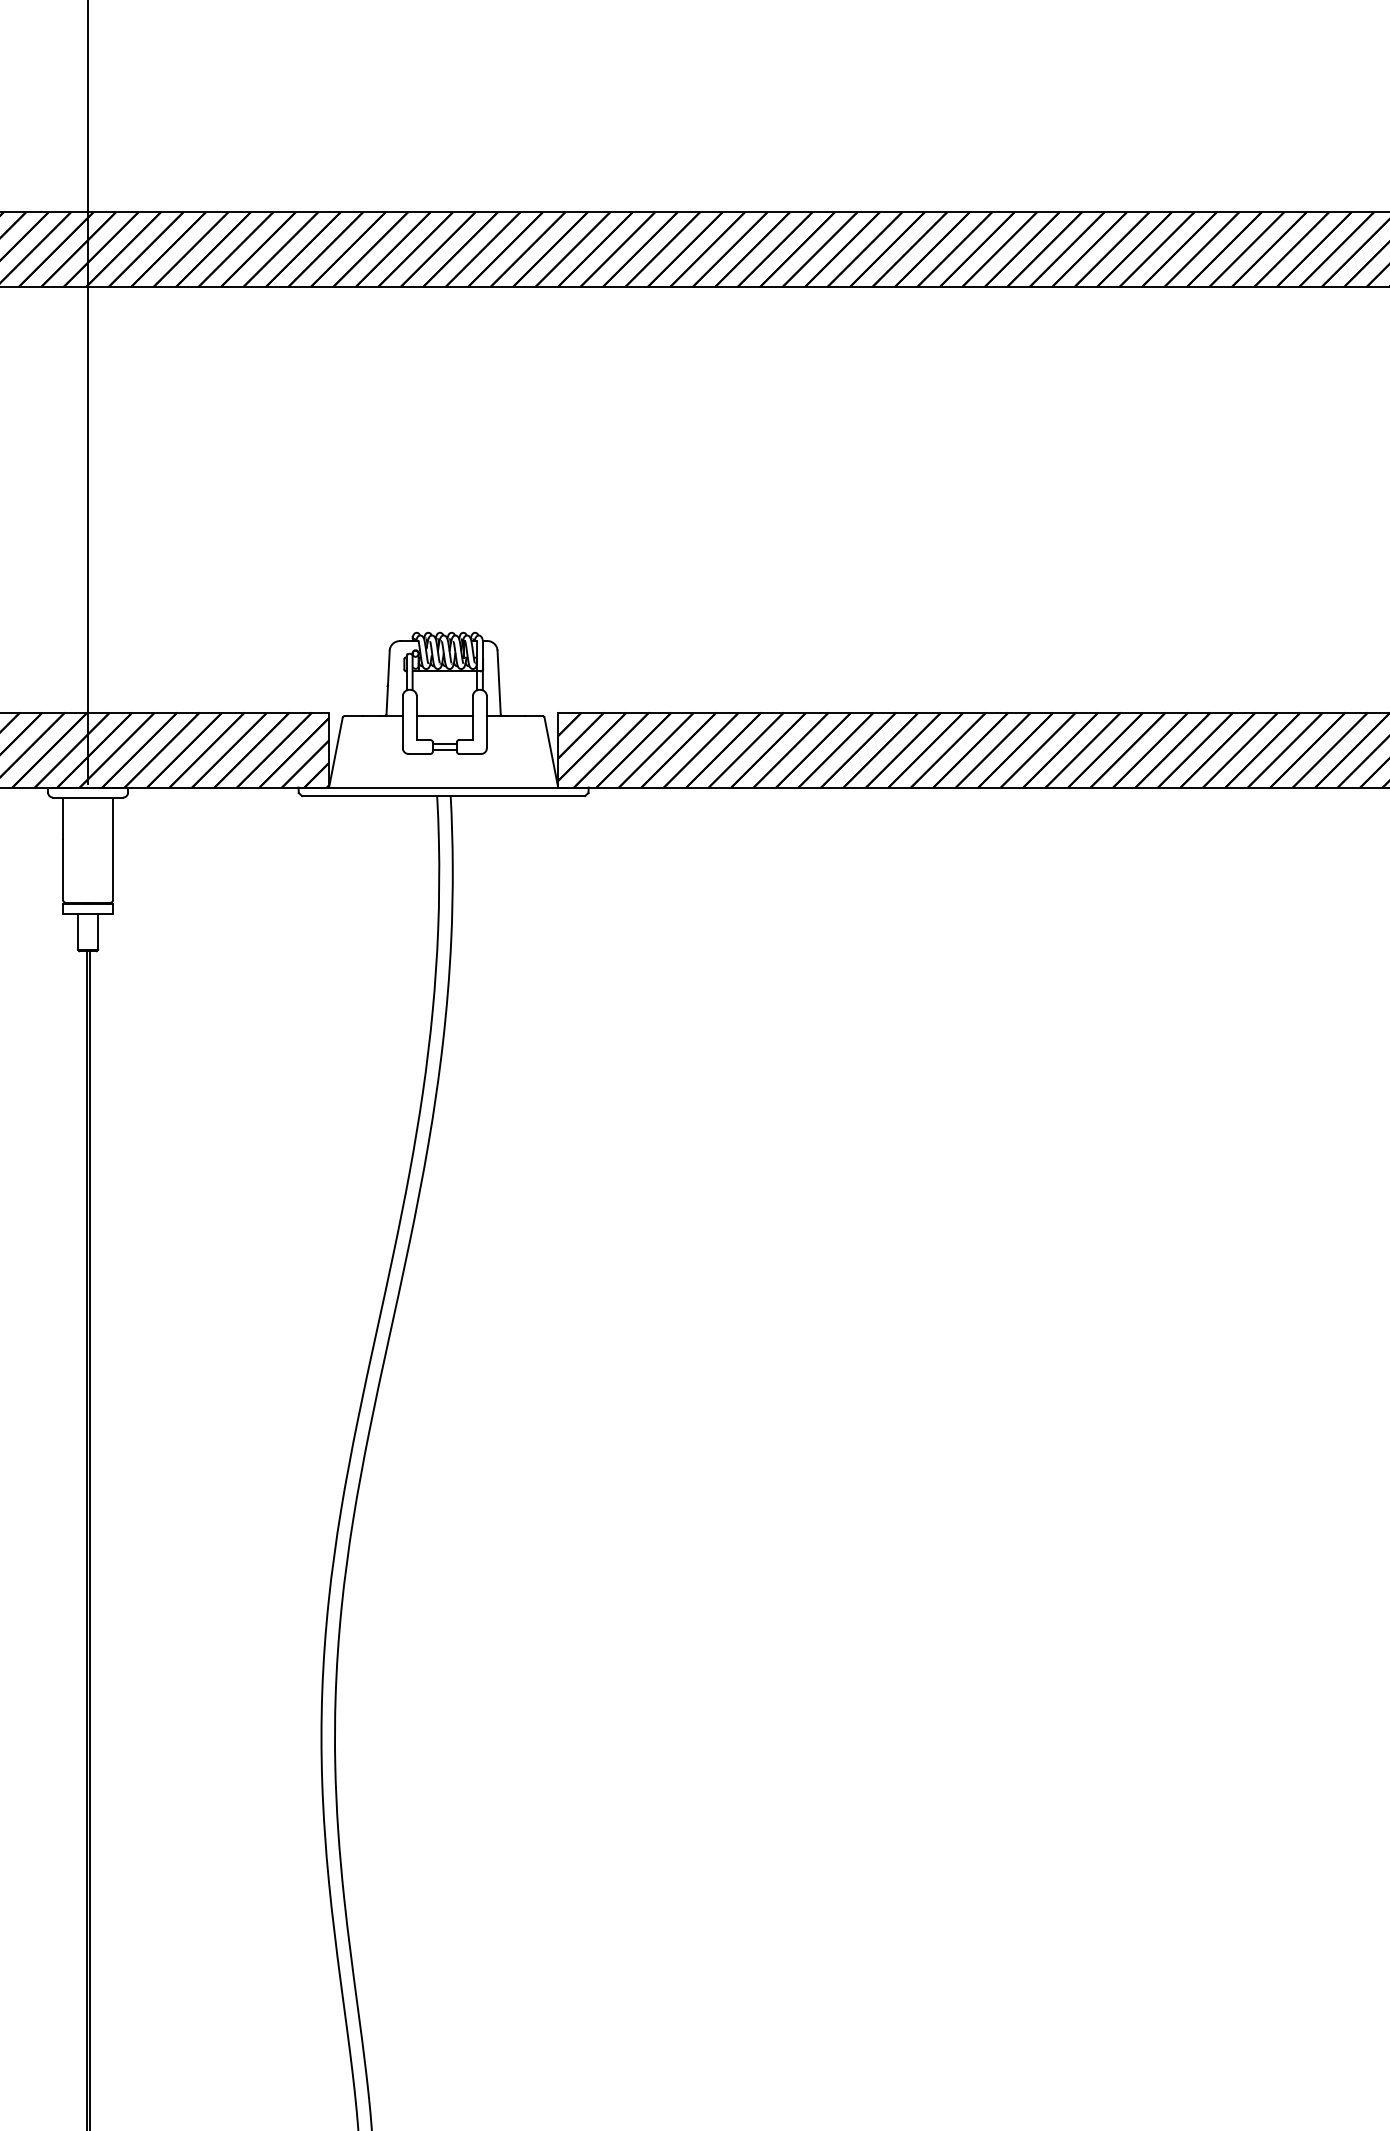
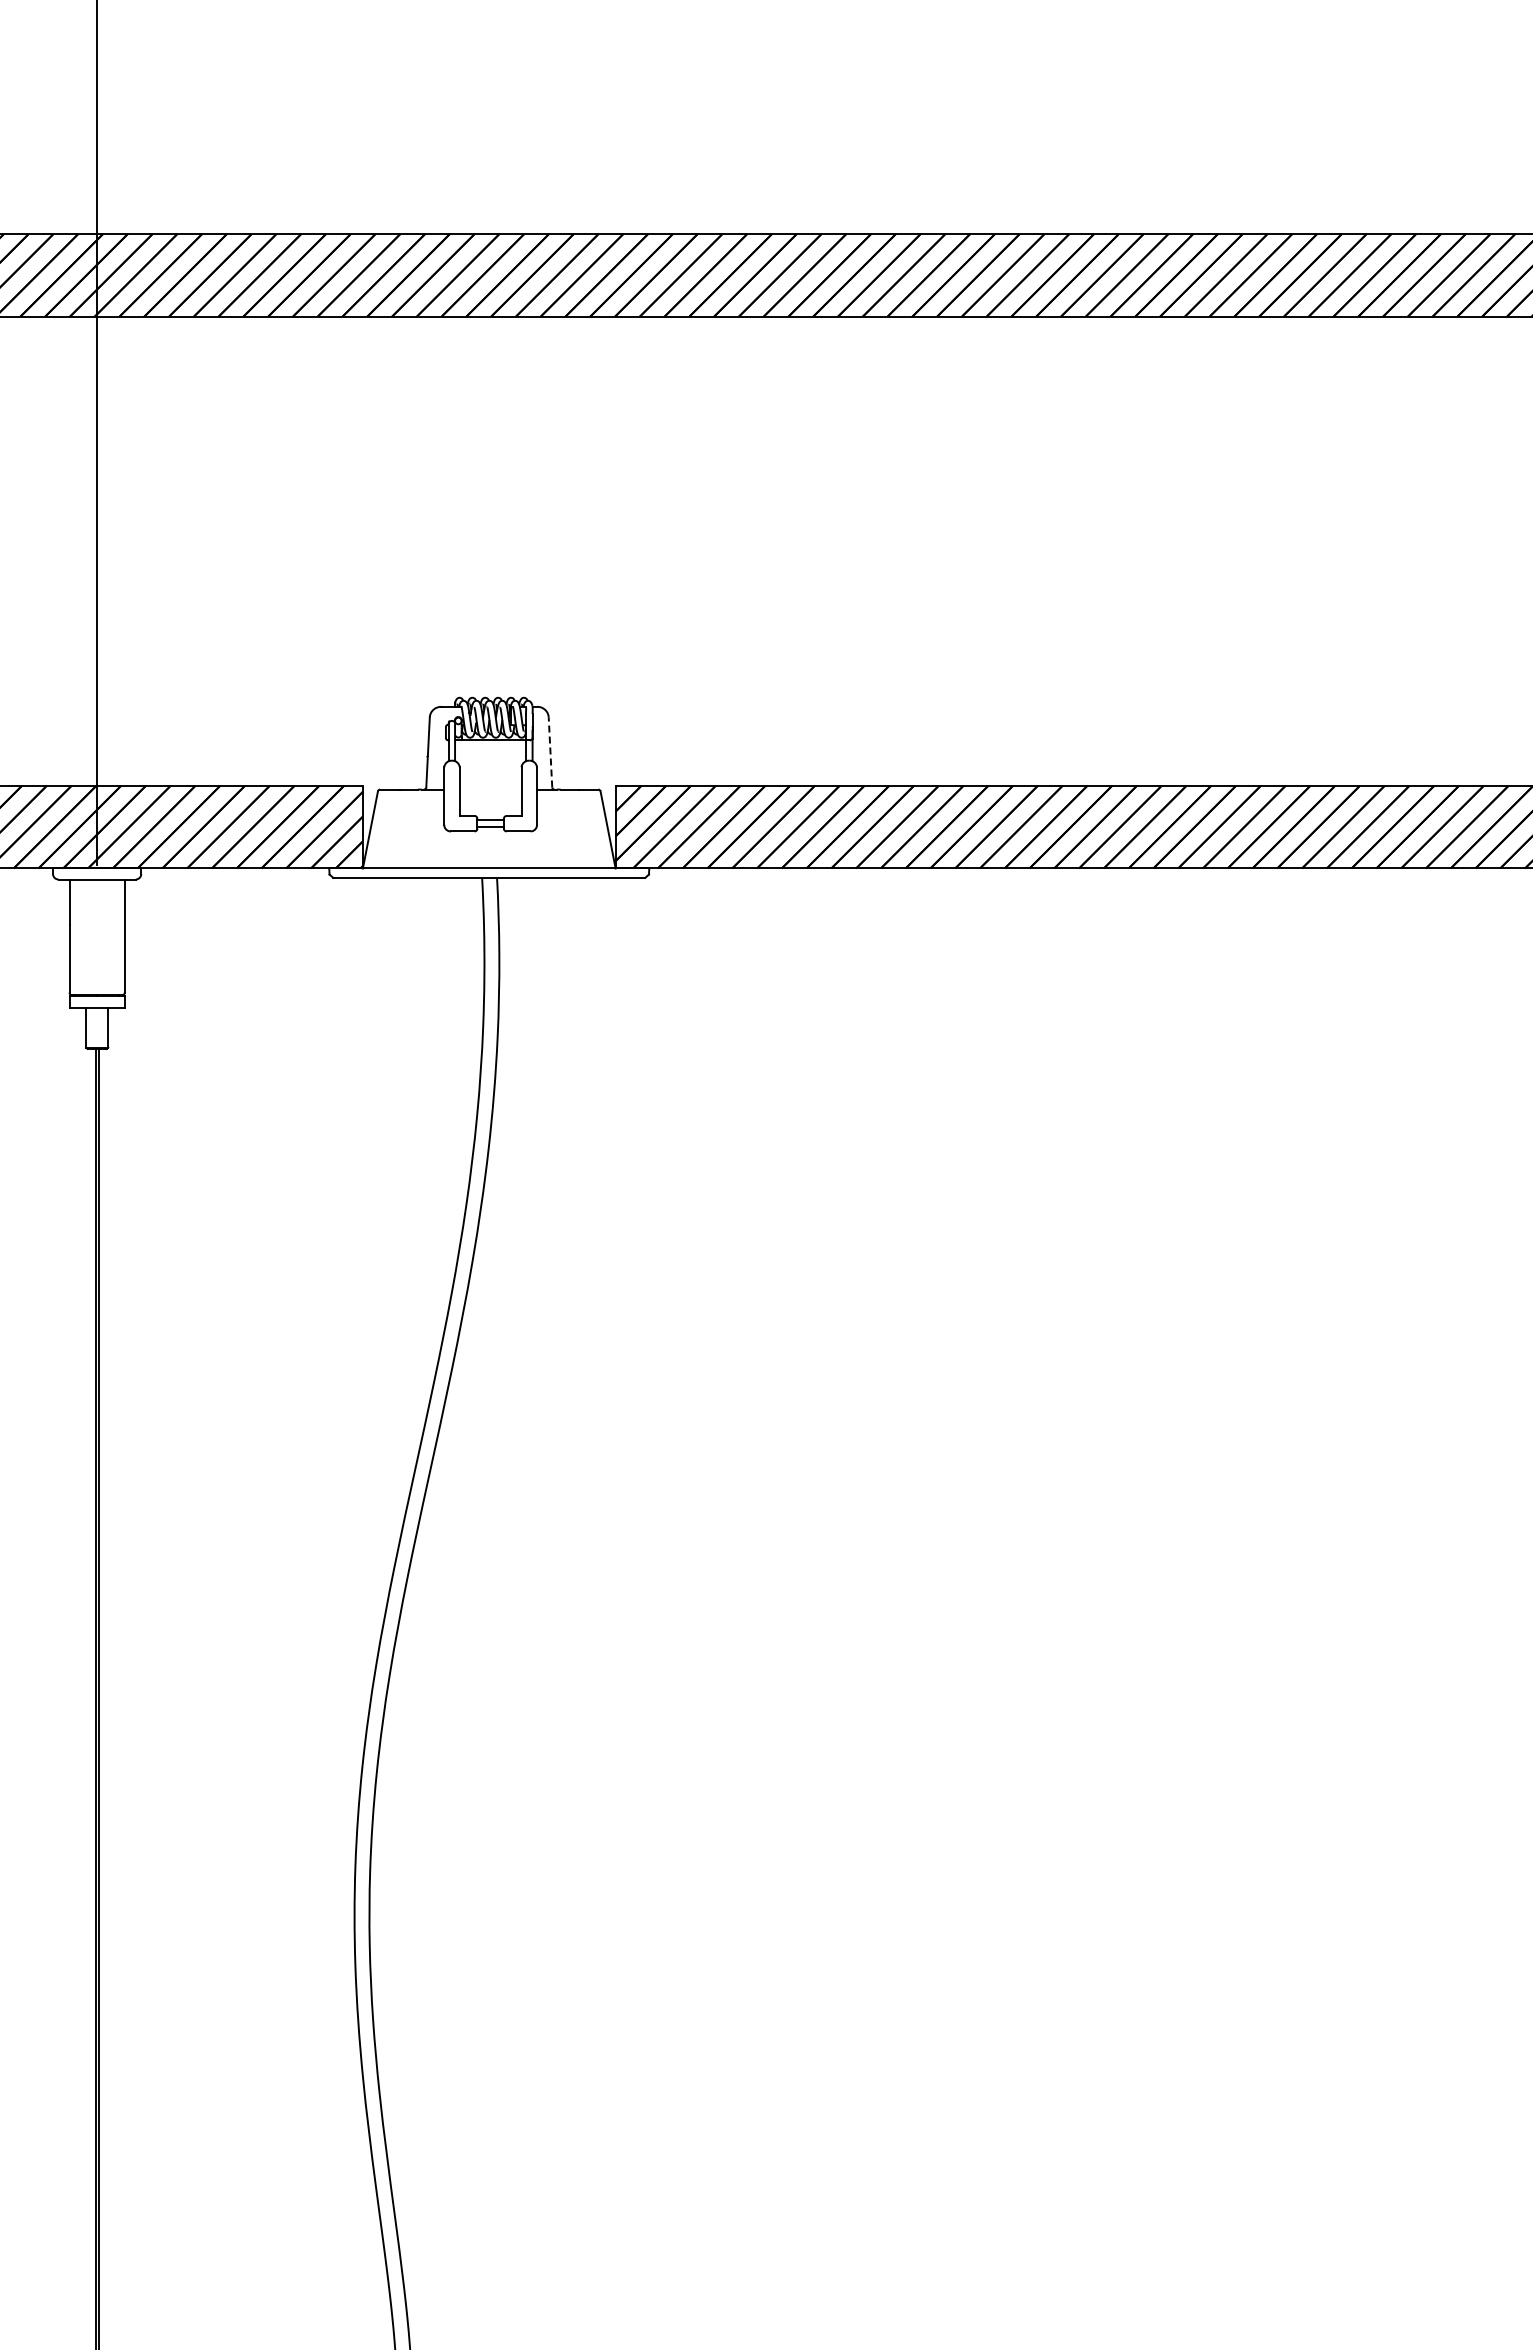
line: (499, 681) -> (550, 751), solid -> dashed
line: (444, 715) -> (490, 789), removed

